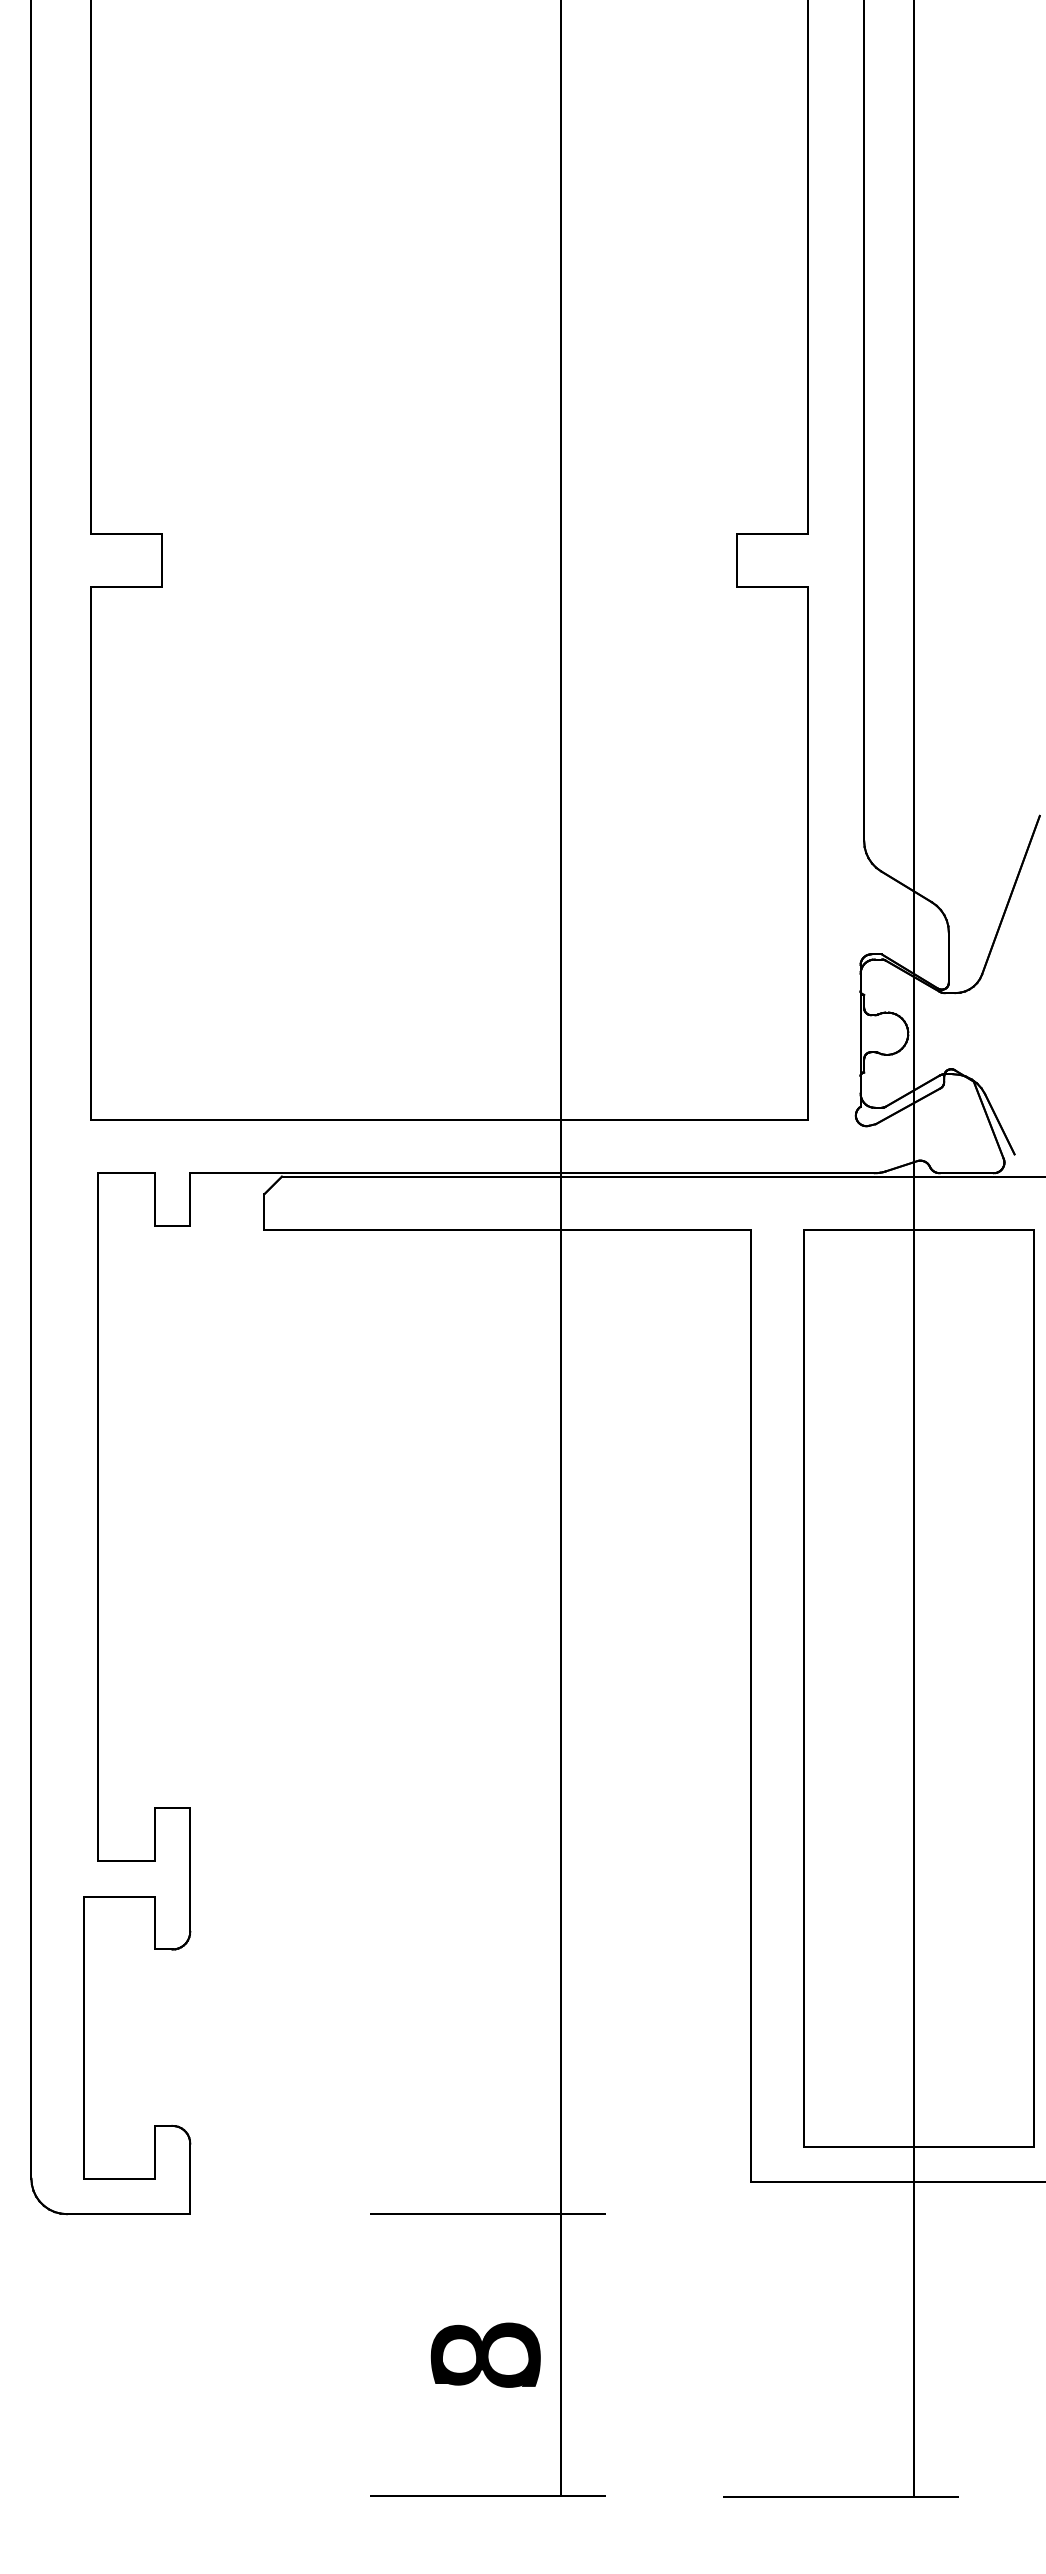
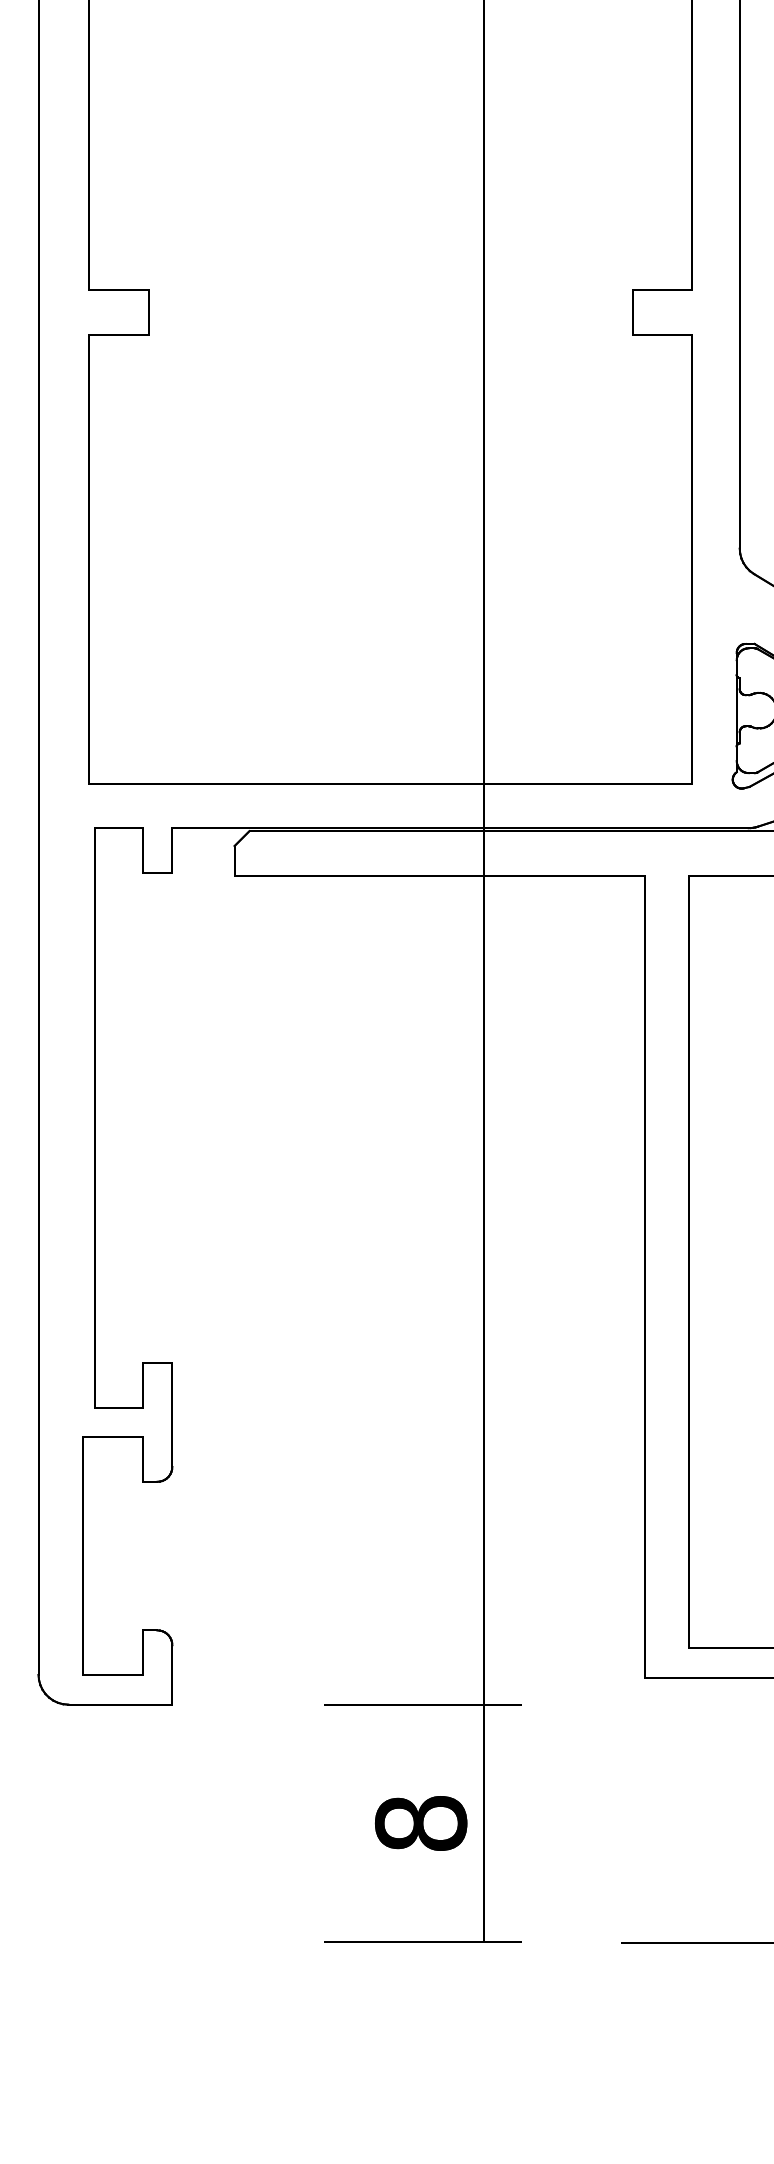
text: (485, 2354) -> (420, 1822), 3 -> 8

